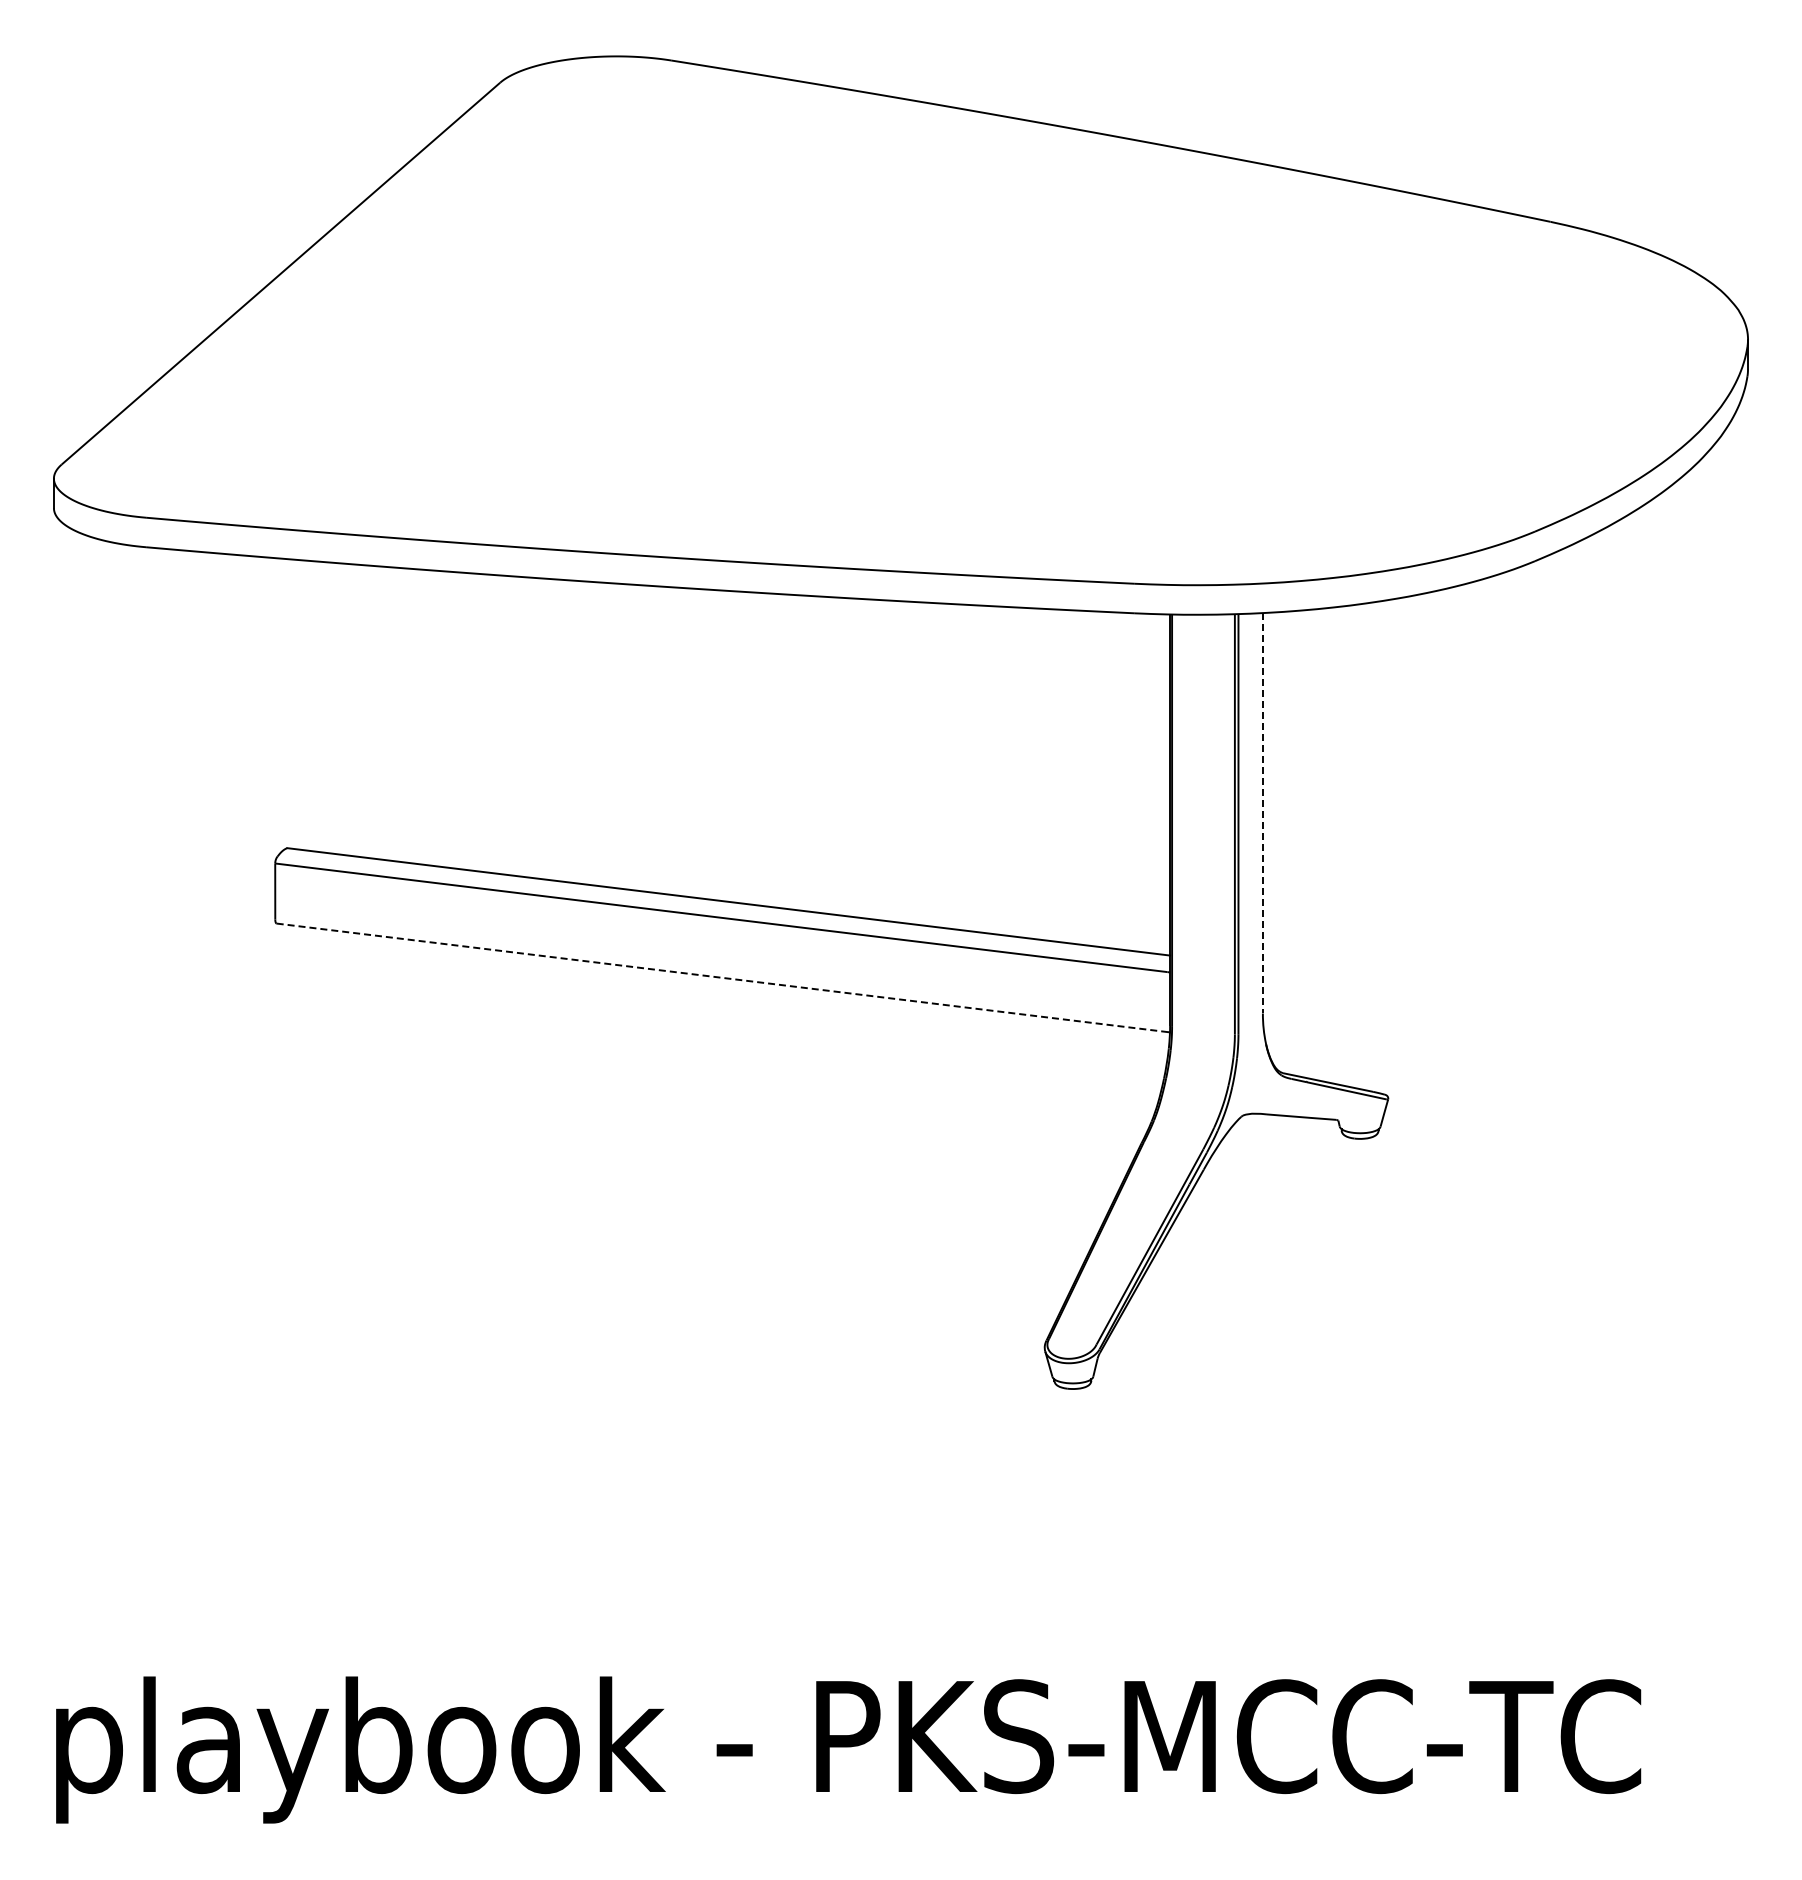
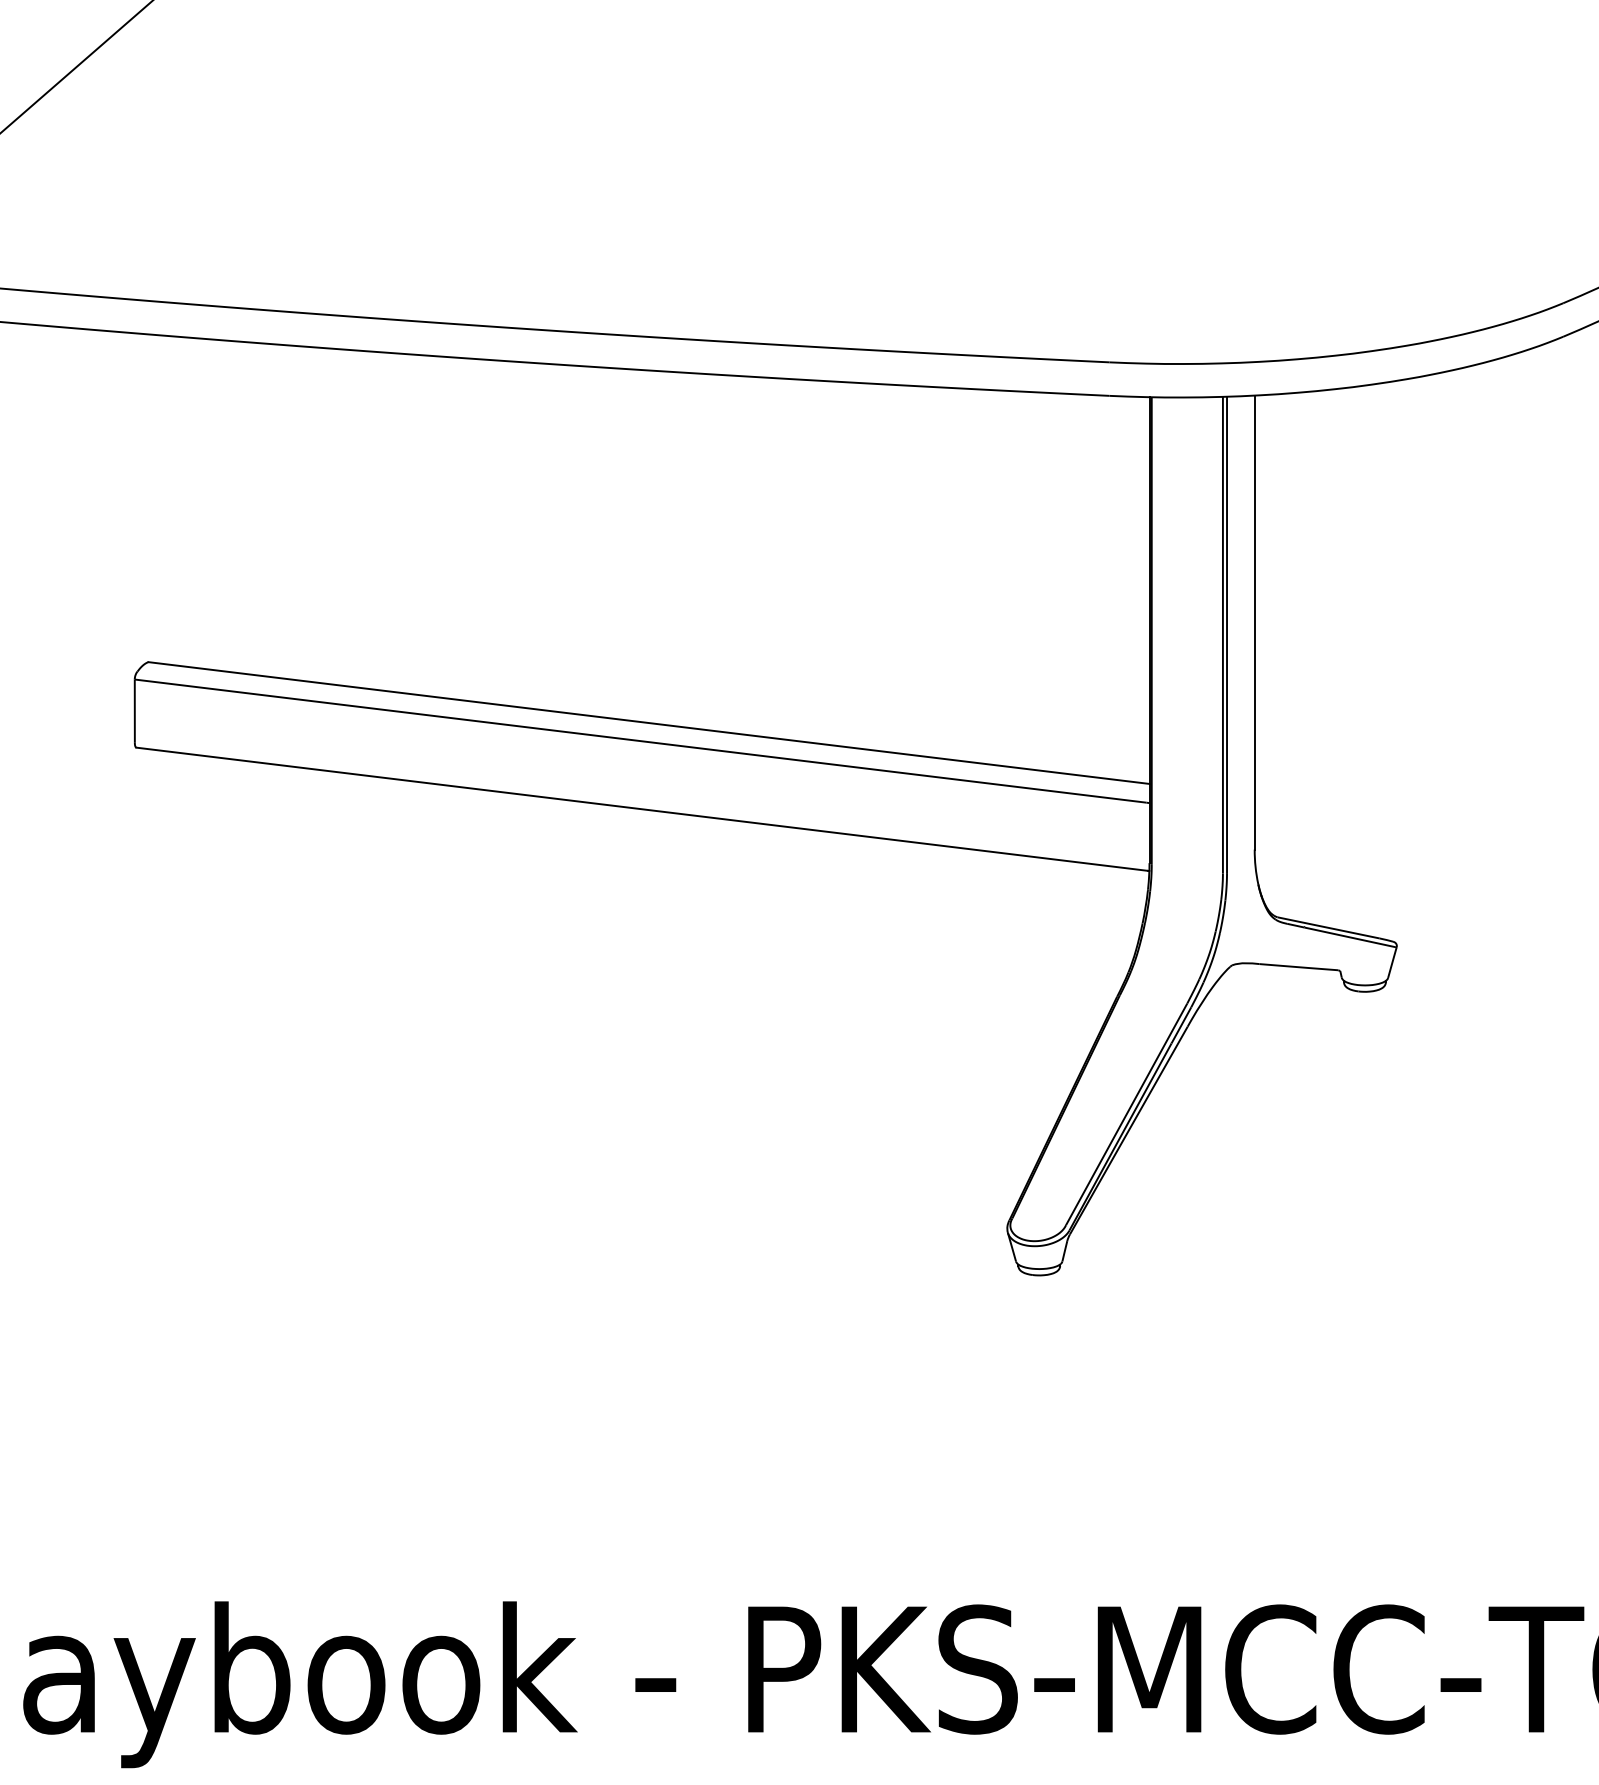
line: (1262, 813) -> (1254, 622), dashed -> solid
line: (723, 977) -> (643, 808), dashed -> solid

